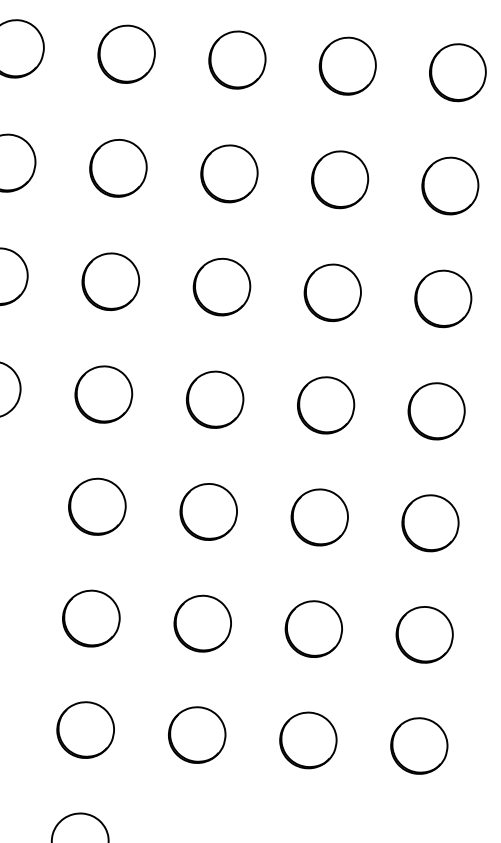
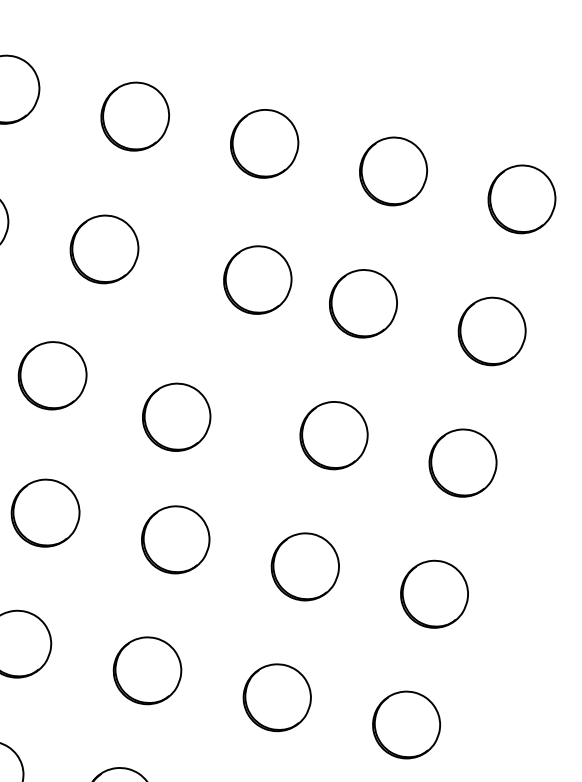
part: (229, 173) -> (257, 279), moved
part: (110, 281) -> (52, 375), moved
part: (221, 287) -> (176, 417), moved

